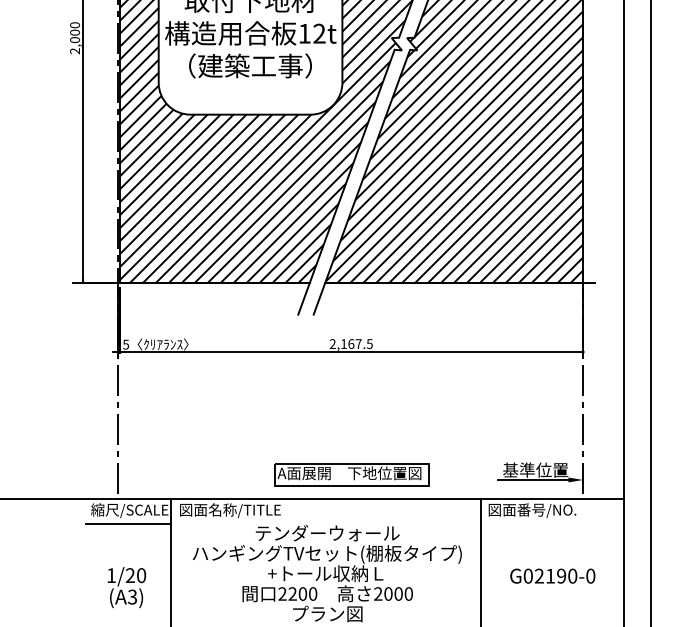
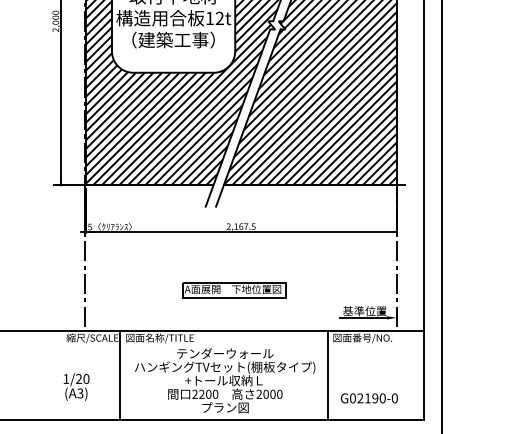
part: (351, 474) -> (234, 290), moved
line: (128, 524) -> (91, 347), removed
text: (551, 576) -> (368, 398), moved
text: (126, 586) -> (76, 386), moved

